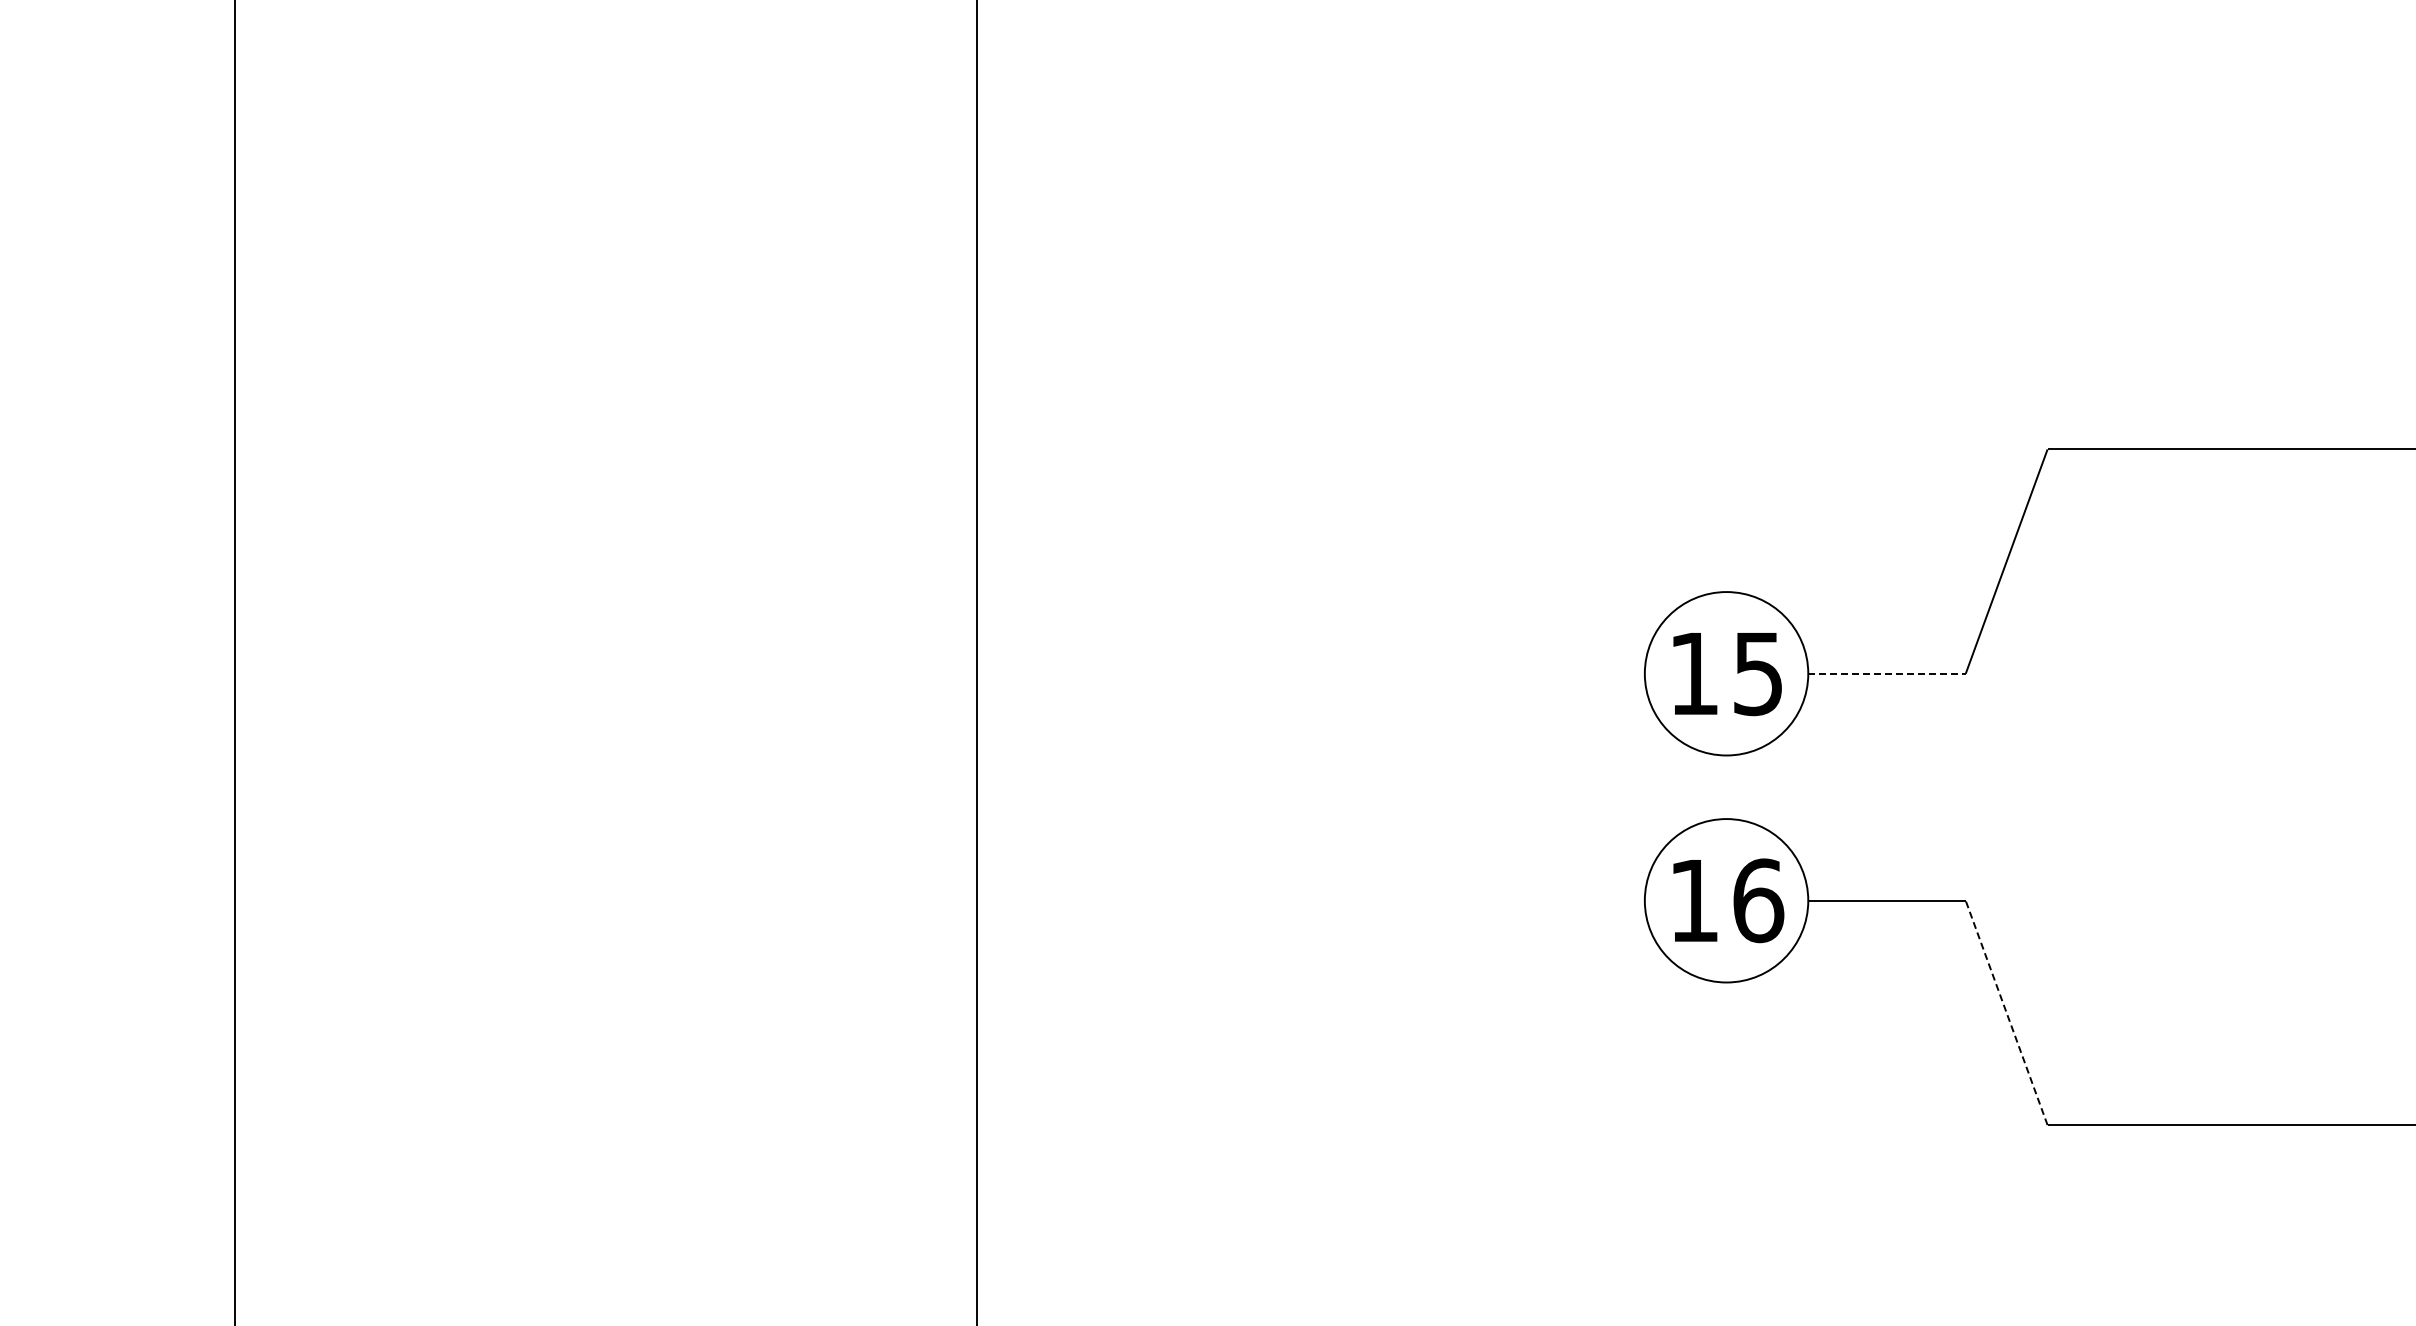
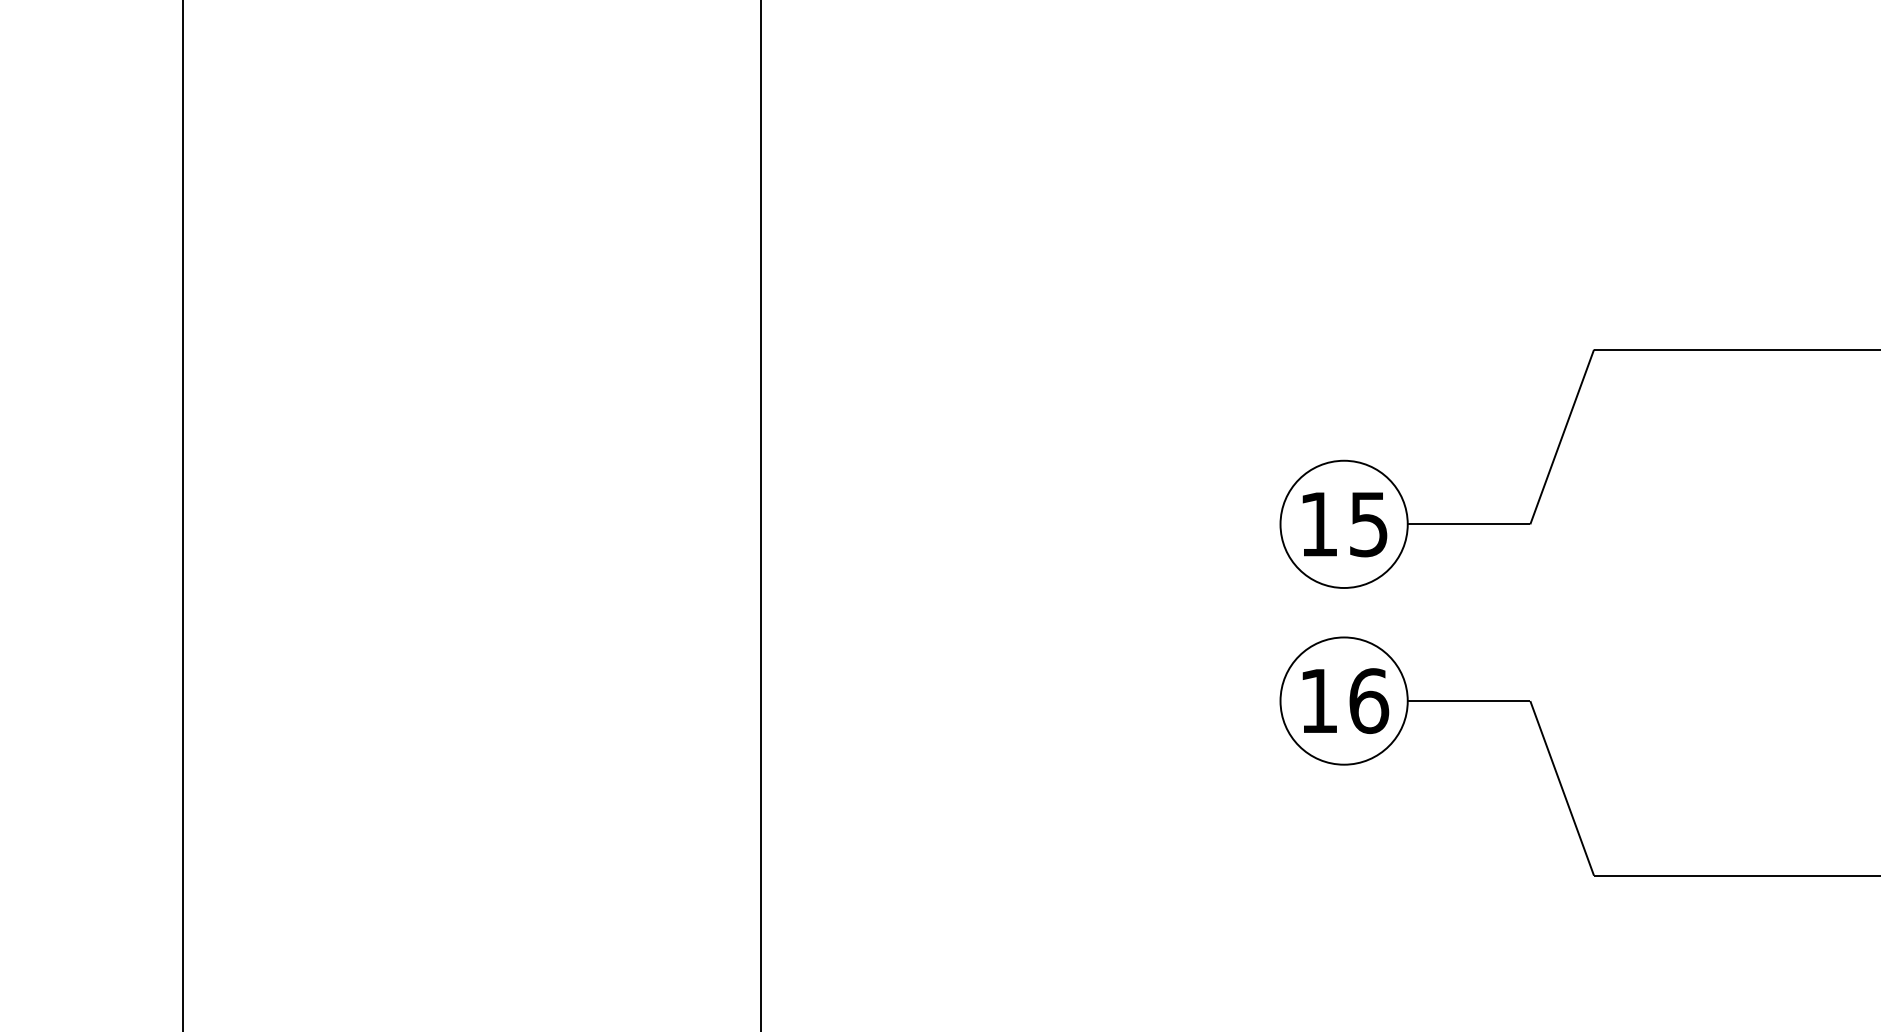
line: (1887, 673) -> (1469, 524), dashed -> solid
line: (2006, 1012) -> (1562, 788), dashed -> solid

